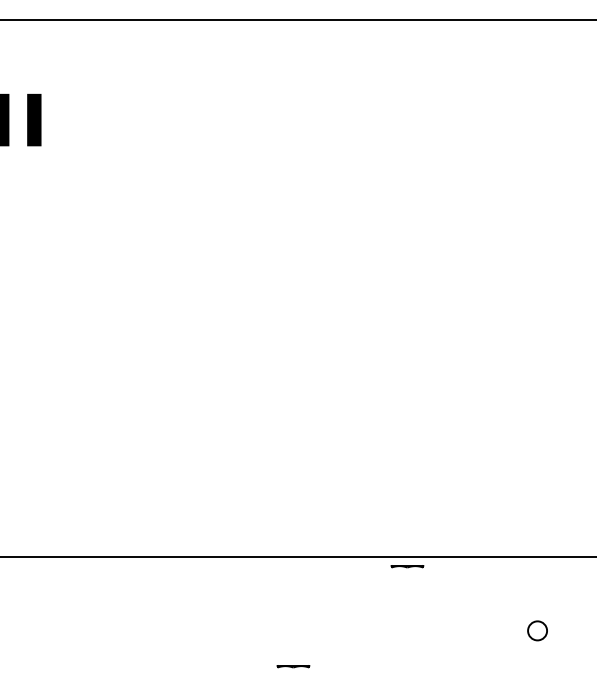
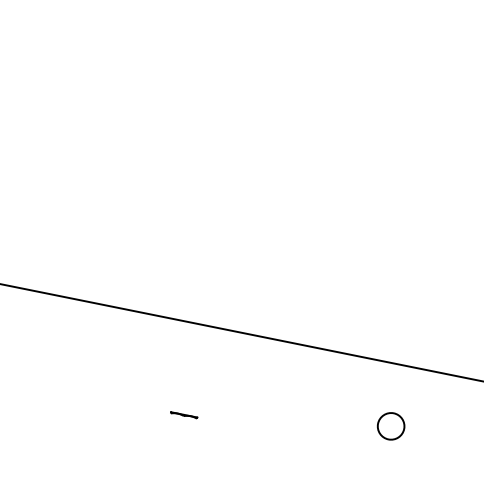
line: (407, 566) -> (294, 351), removed
circle: (537, 630) -> (391, 426), size x1.67

